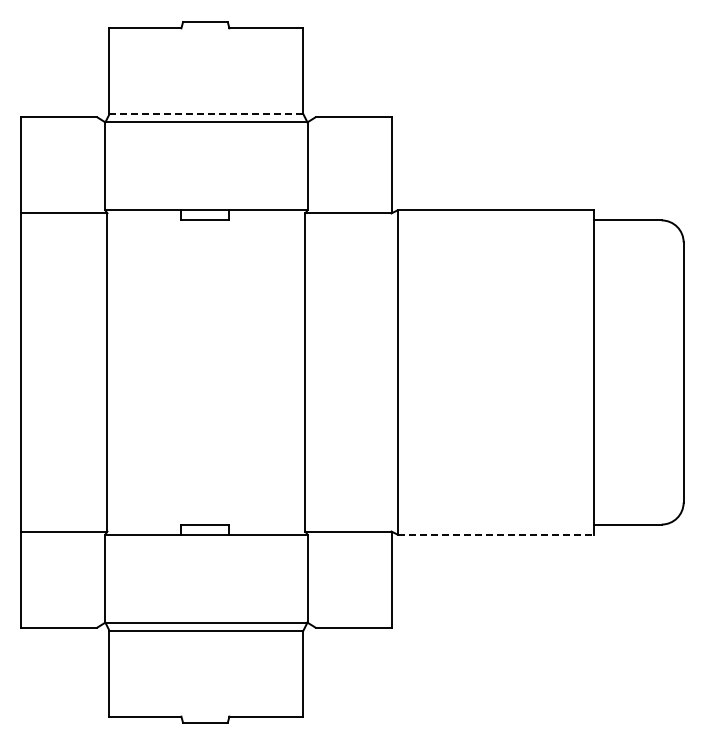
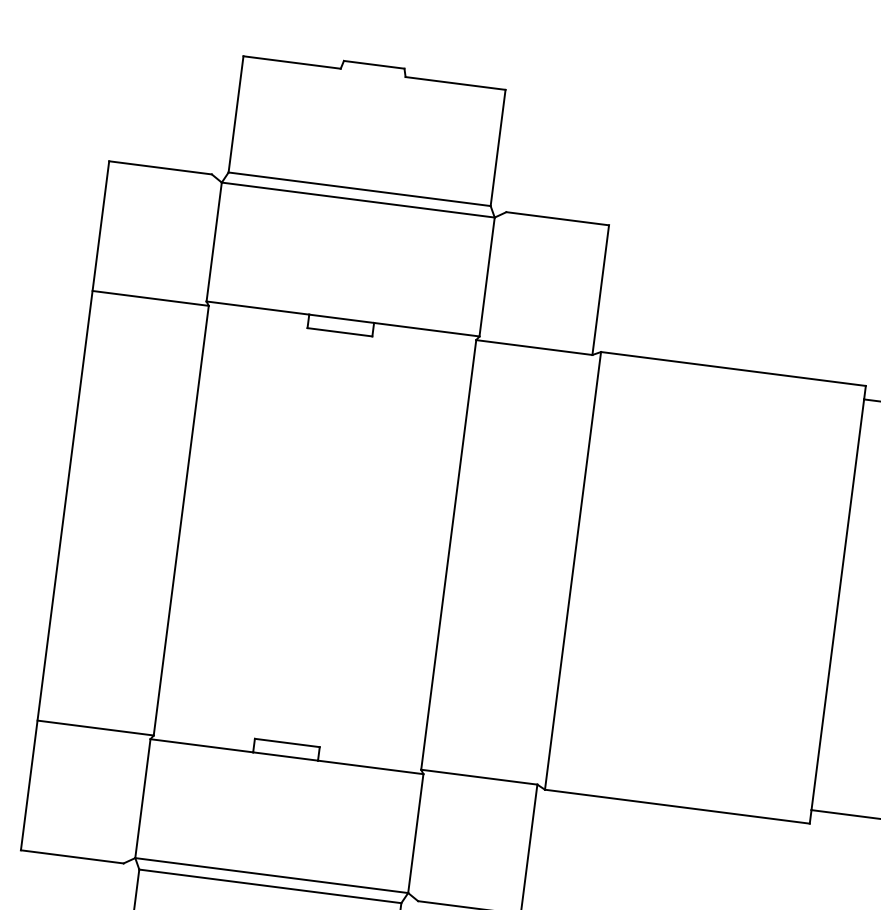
line: (206, 114) -> (359, 189), dashed -> solid
line: (496, 534) -> (678, 806), dashed -> solid

